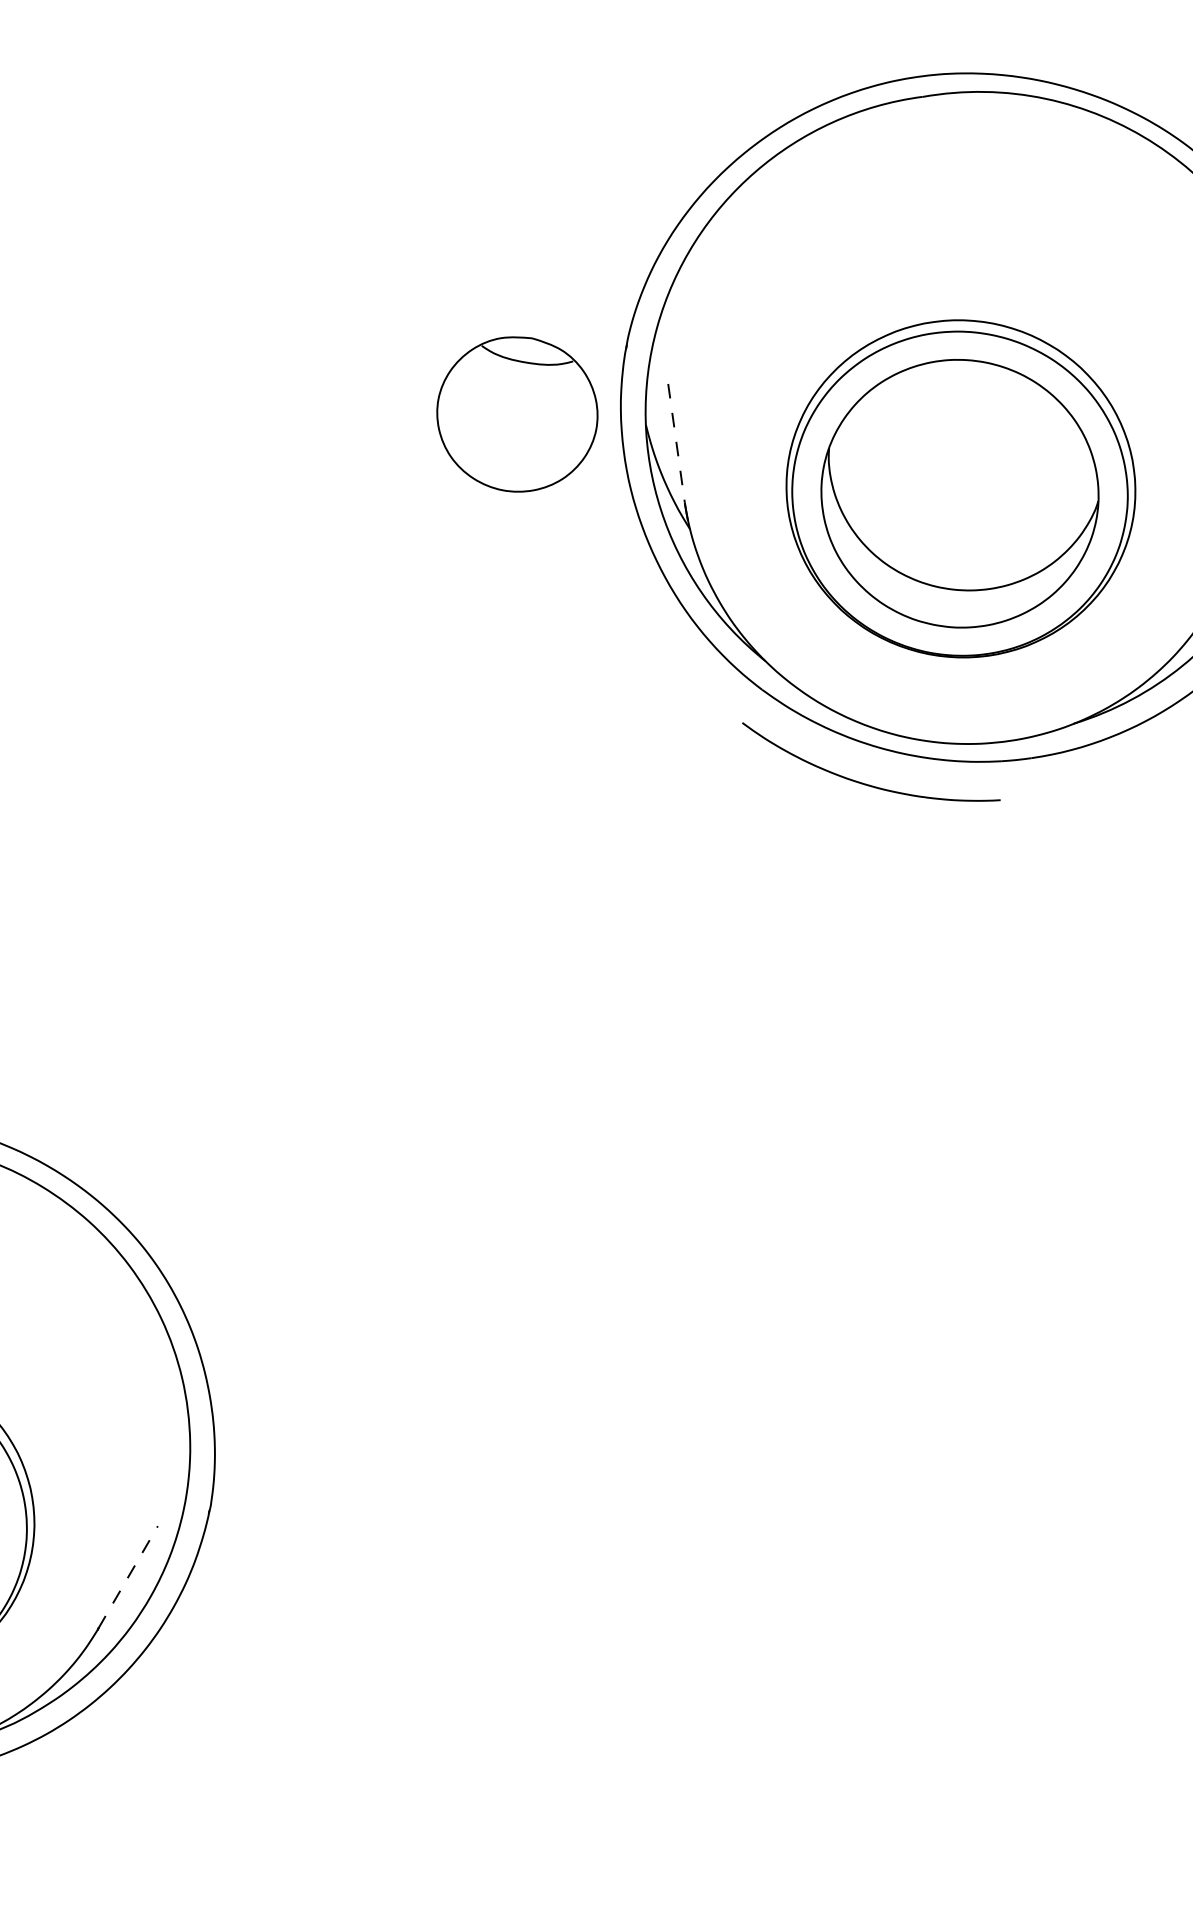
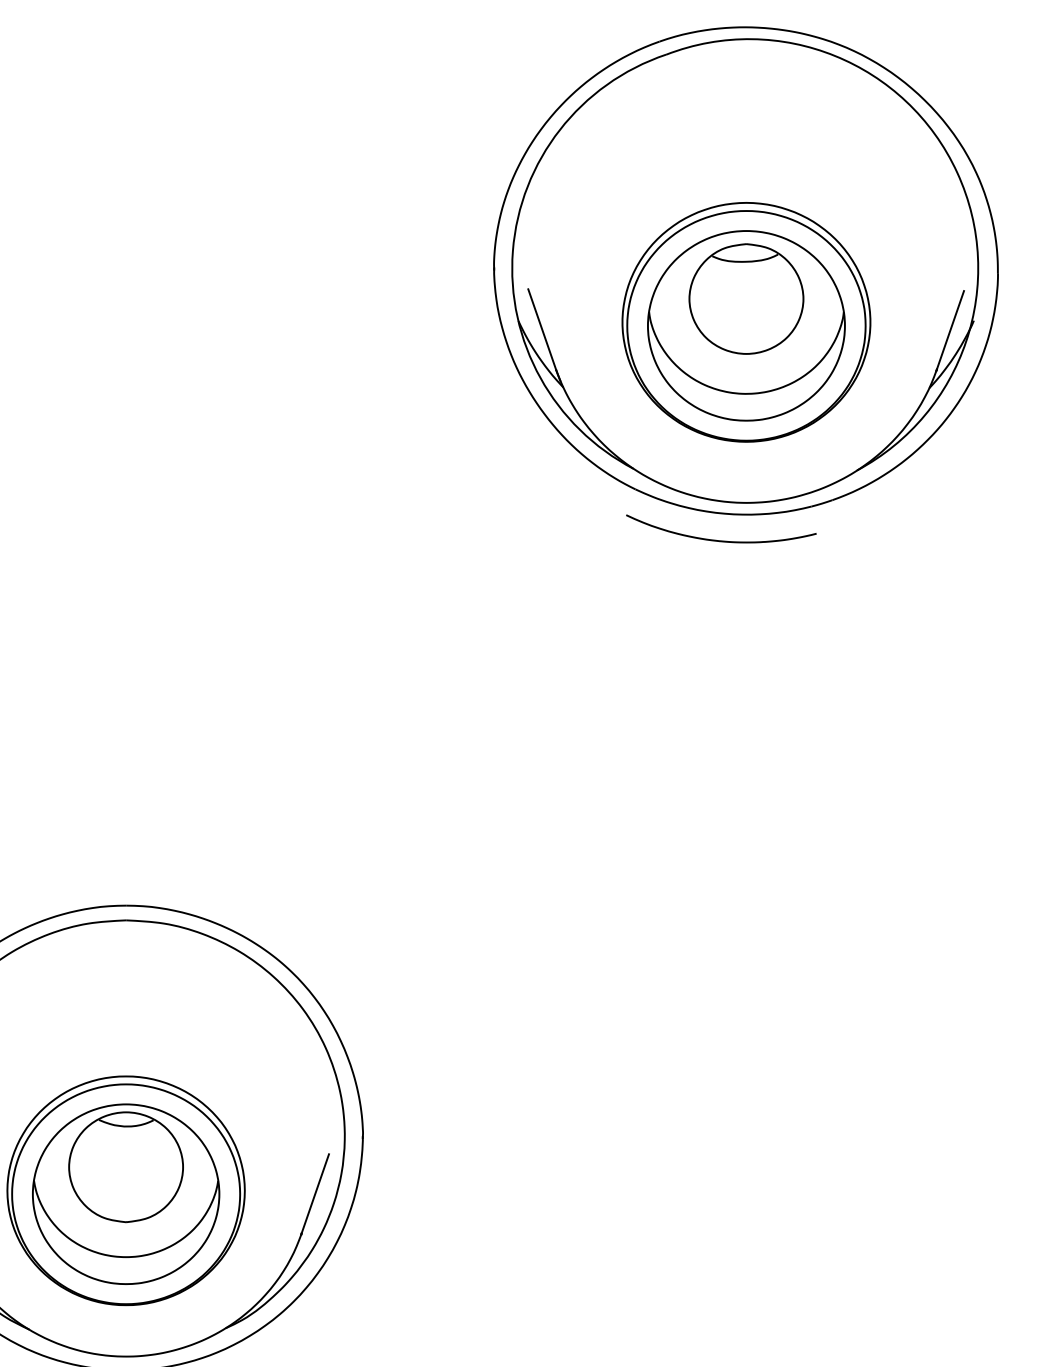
part: (517, 413) -> (746, 298), moved
line: (676, 443) -> (542, 329), dashed -> solid
line: (128, 1576) -> (315, 1193), dashed -> solid

